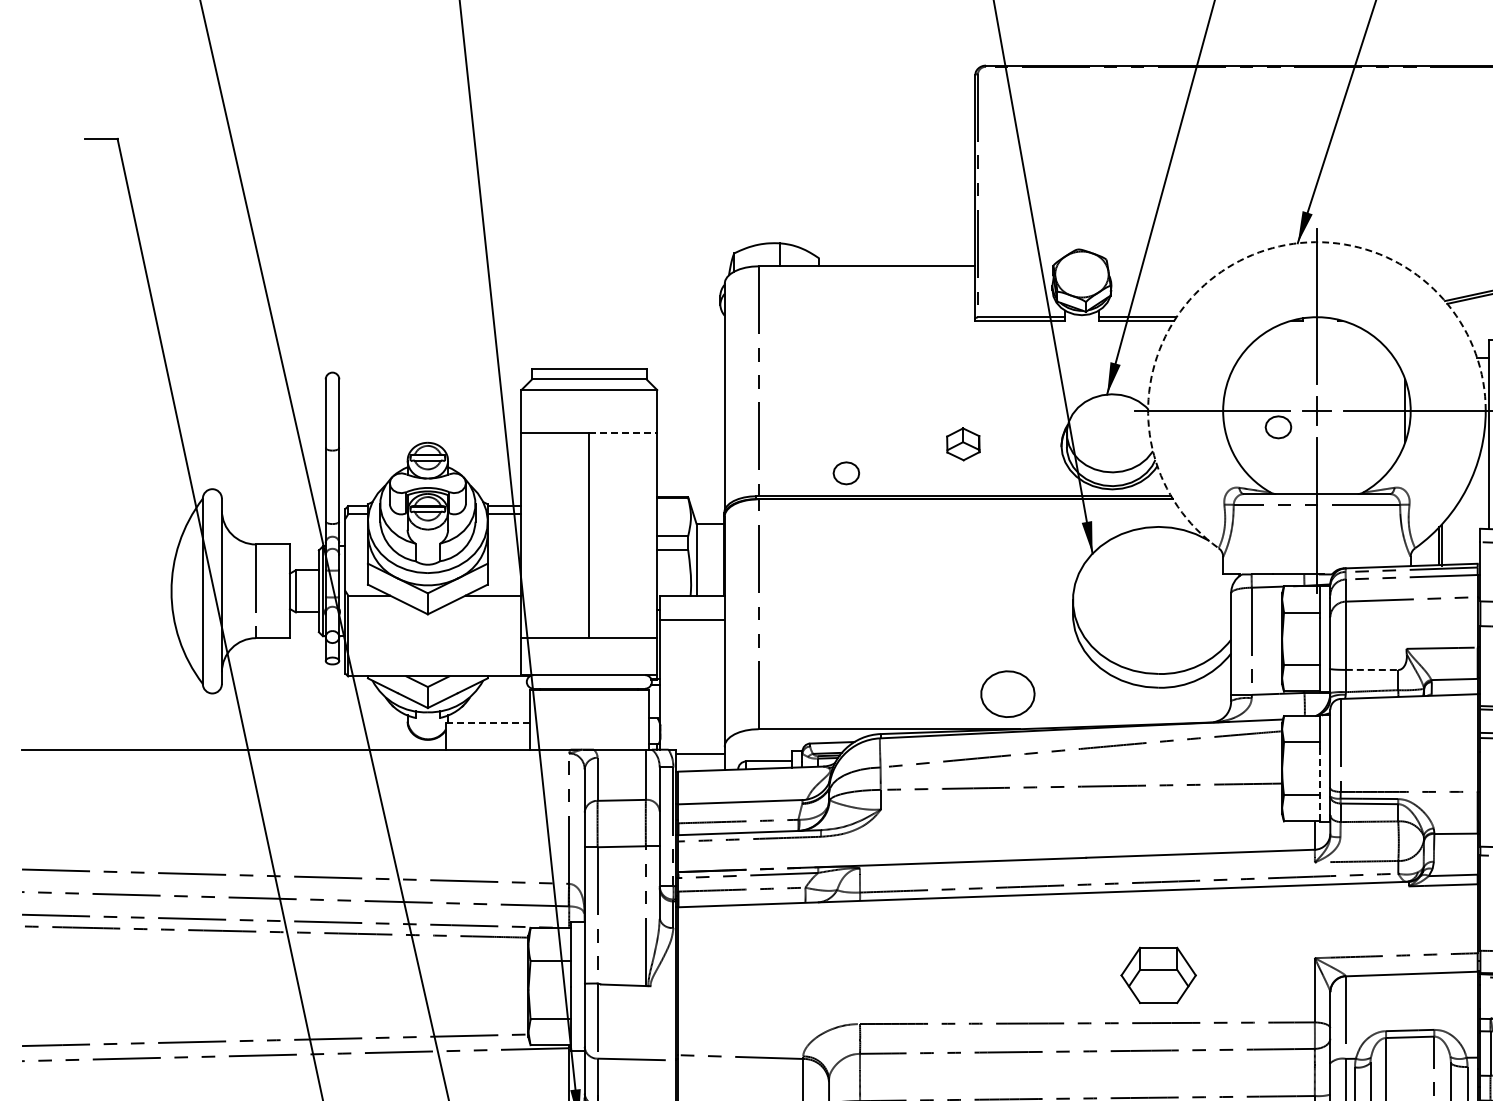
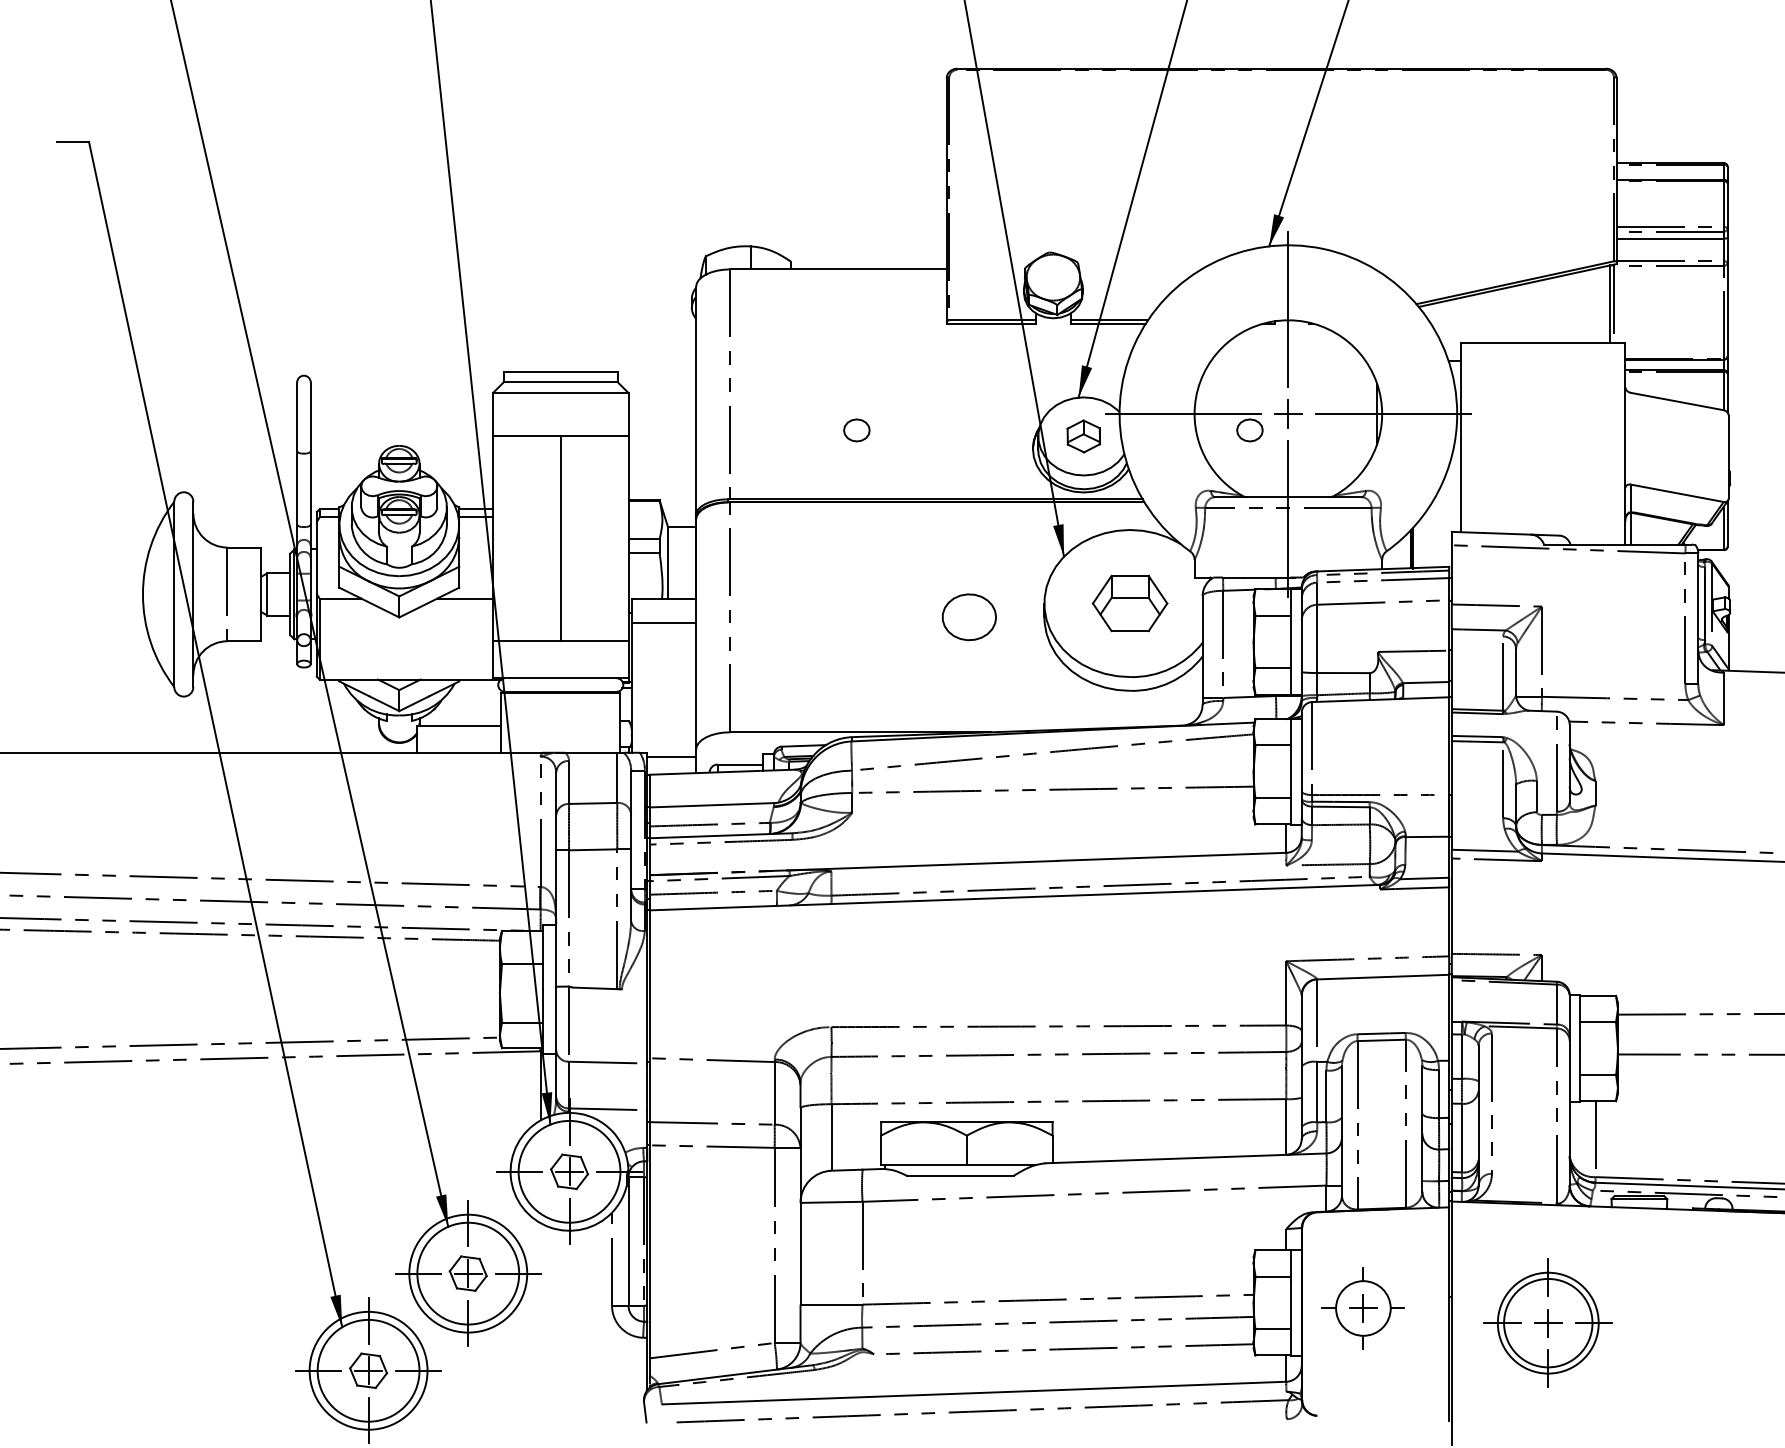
arc: (1240, 260) -> (1211, 263), dashed -> solid
line: (624, 433) -> (595, 436), dashed -> solid
part: (963, 444) -> (1083, 436), moved
part: (846, 473) -> (856, 430), moved
line: (1372, 670) -> (1343, 673), dashed -> solid
part: (1008, 694) -> (969, 617), moved
line: (488, 722) -> (459, 725), dashed -> solid
line: (1320, 785) -> (1291, 788), dashed -> solid
part: (1158, 975) -> (1129, 603), moved

